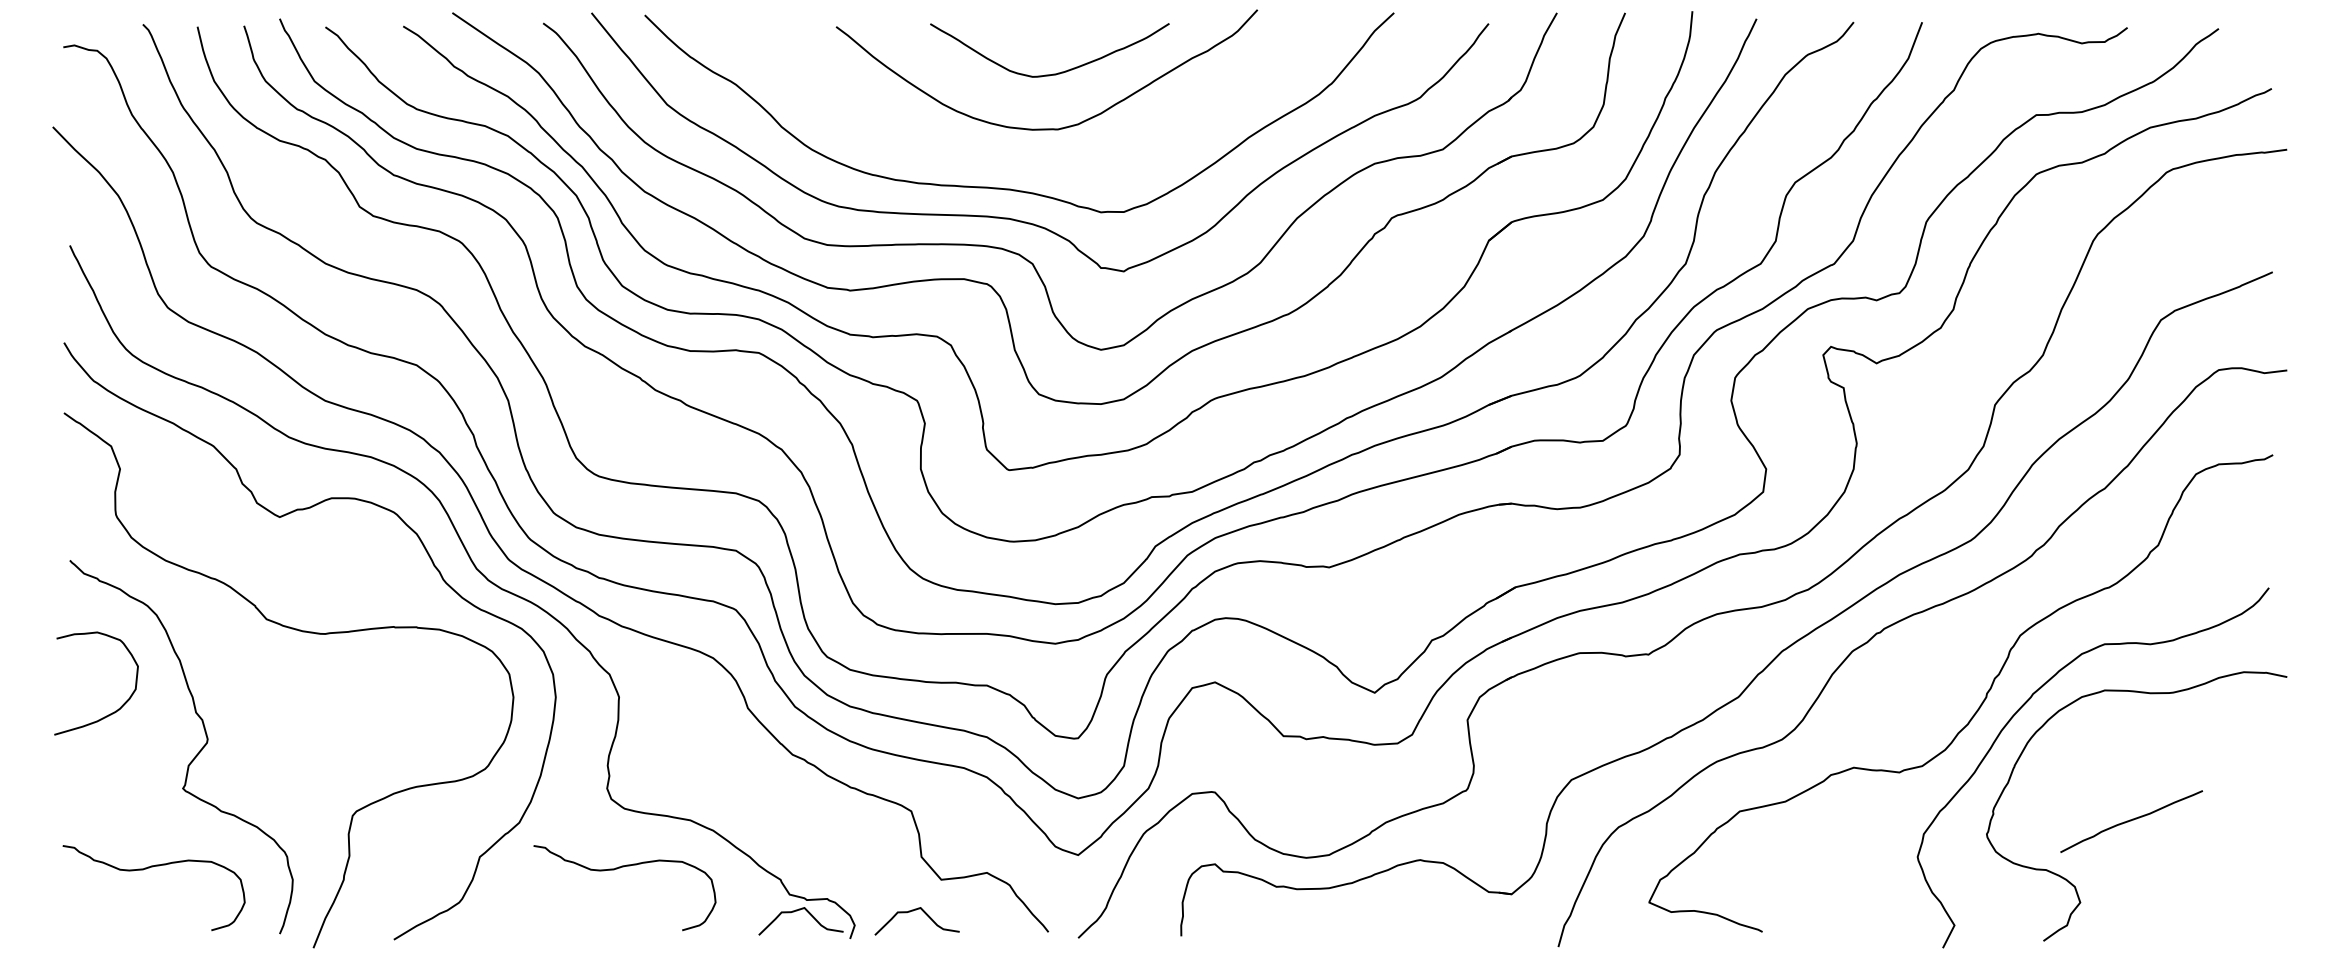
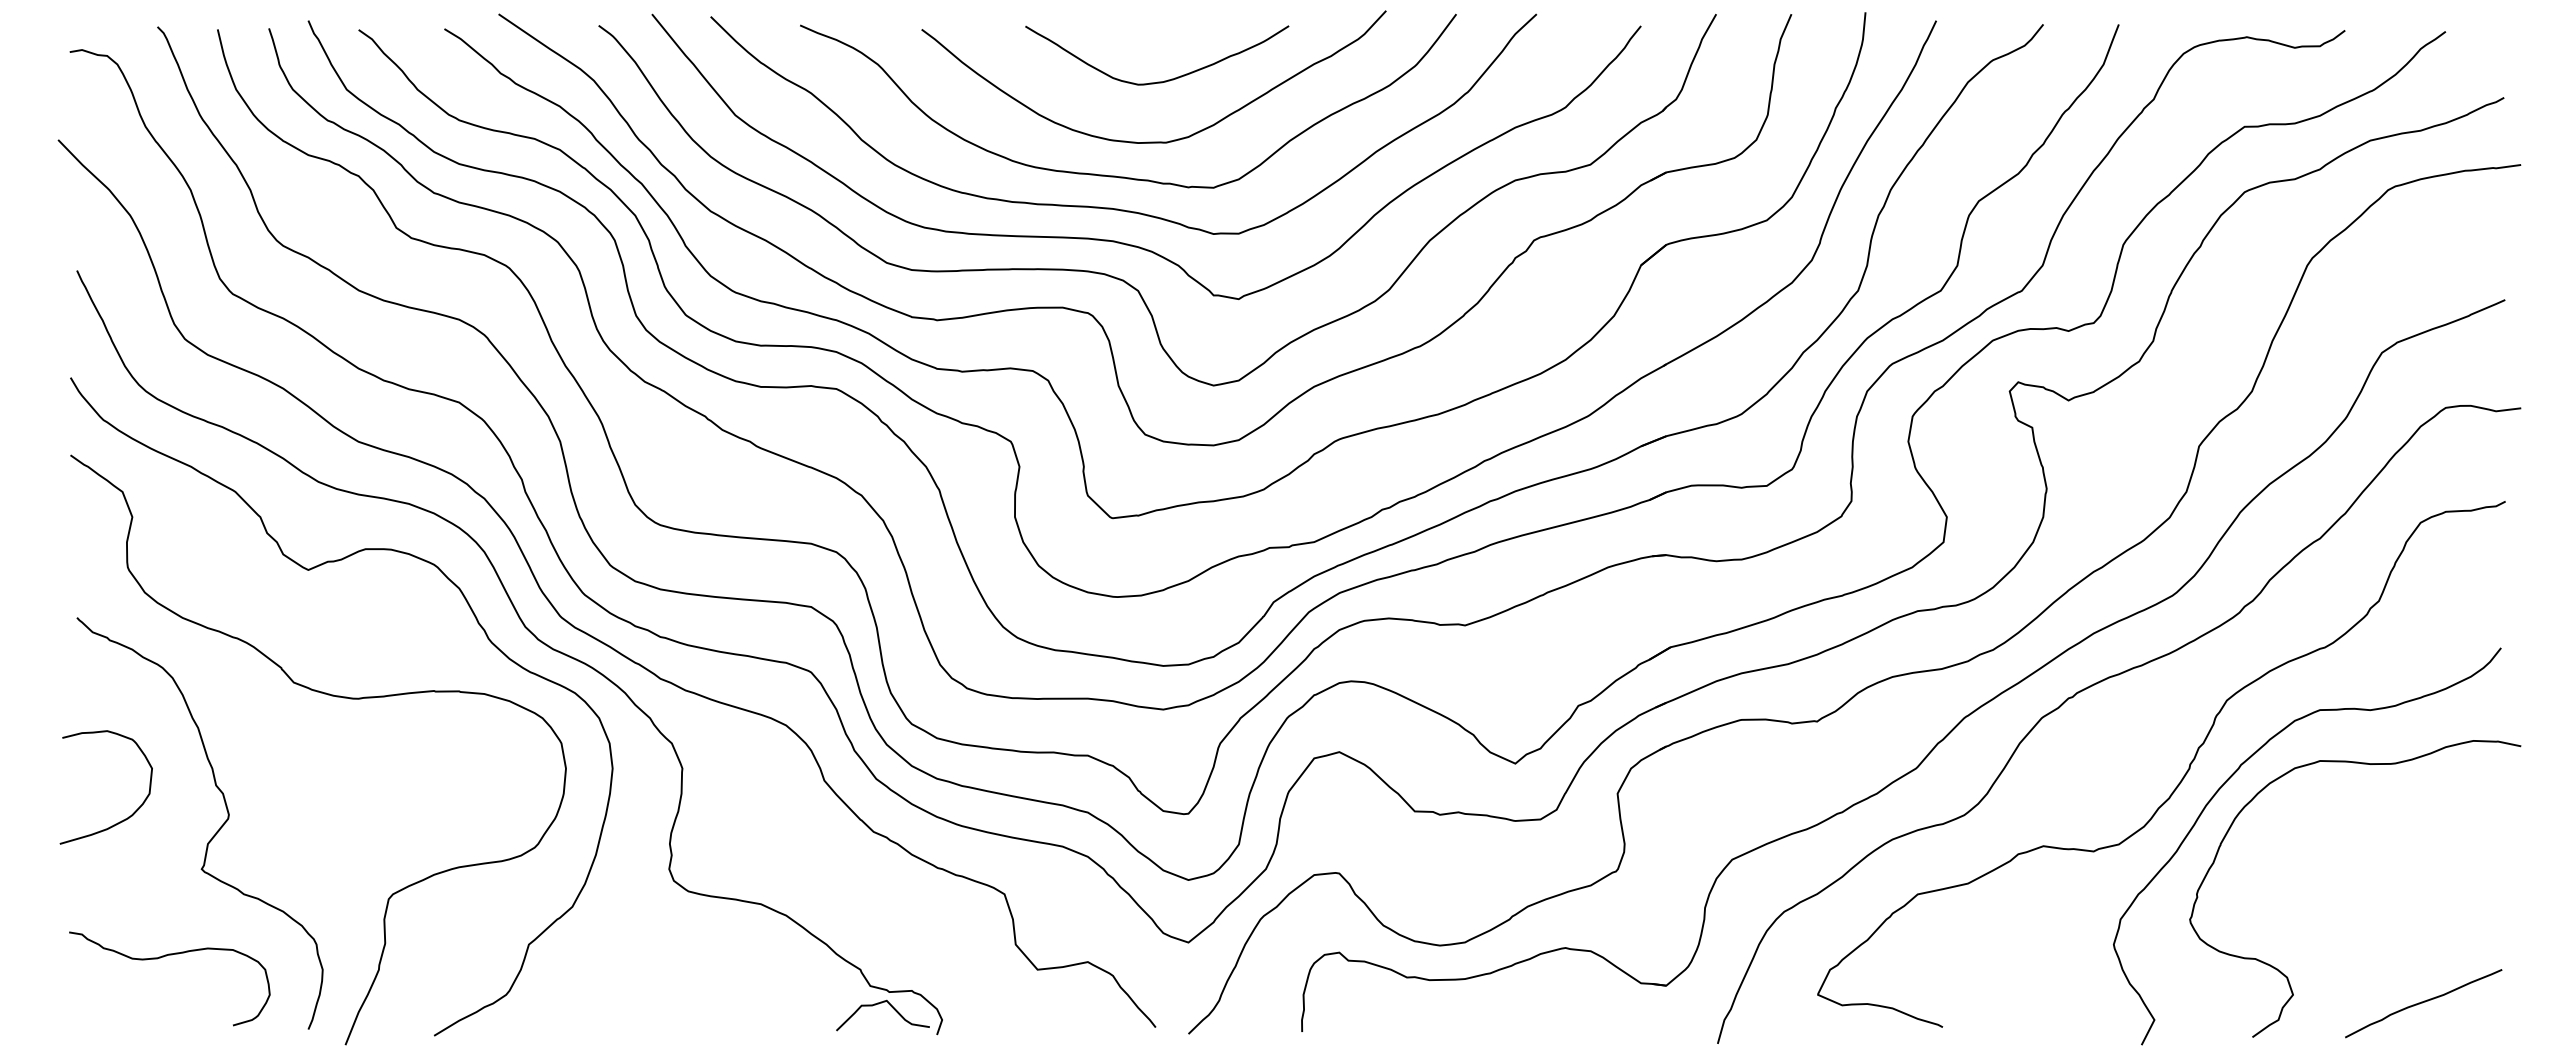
curve: (1020, 160) -> (1124, 176), added
curve: (110, 713) -> (121, 820), moved
curve: (2131, 820) -> (2423, 1002), moved
curve: (619, 868) -> (682, 957), removed
curve: (913, 911) -> (1006, 1004), removed

